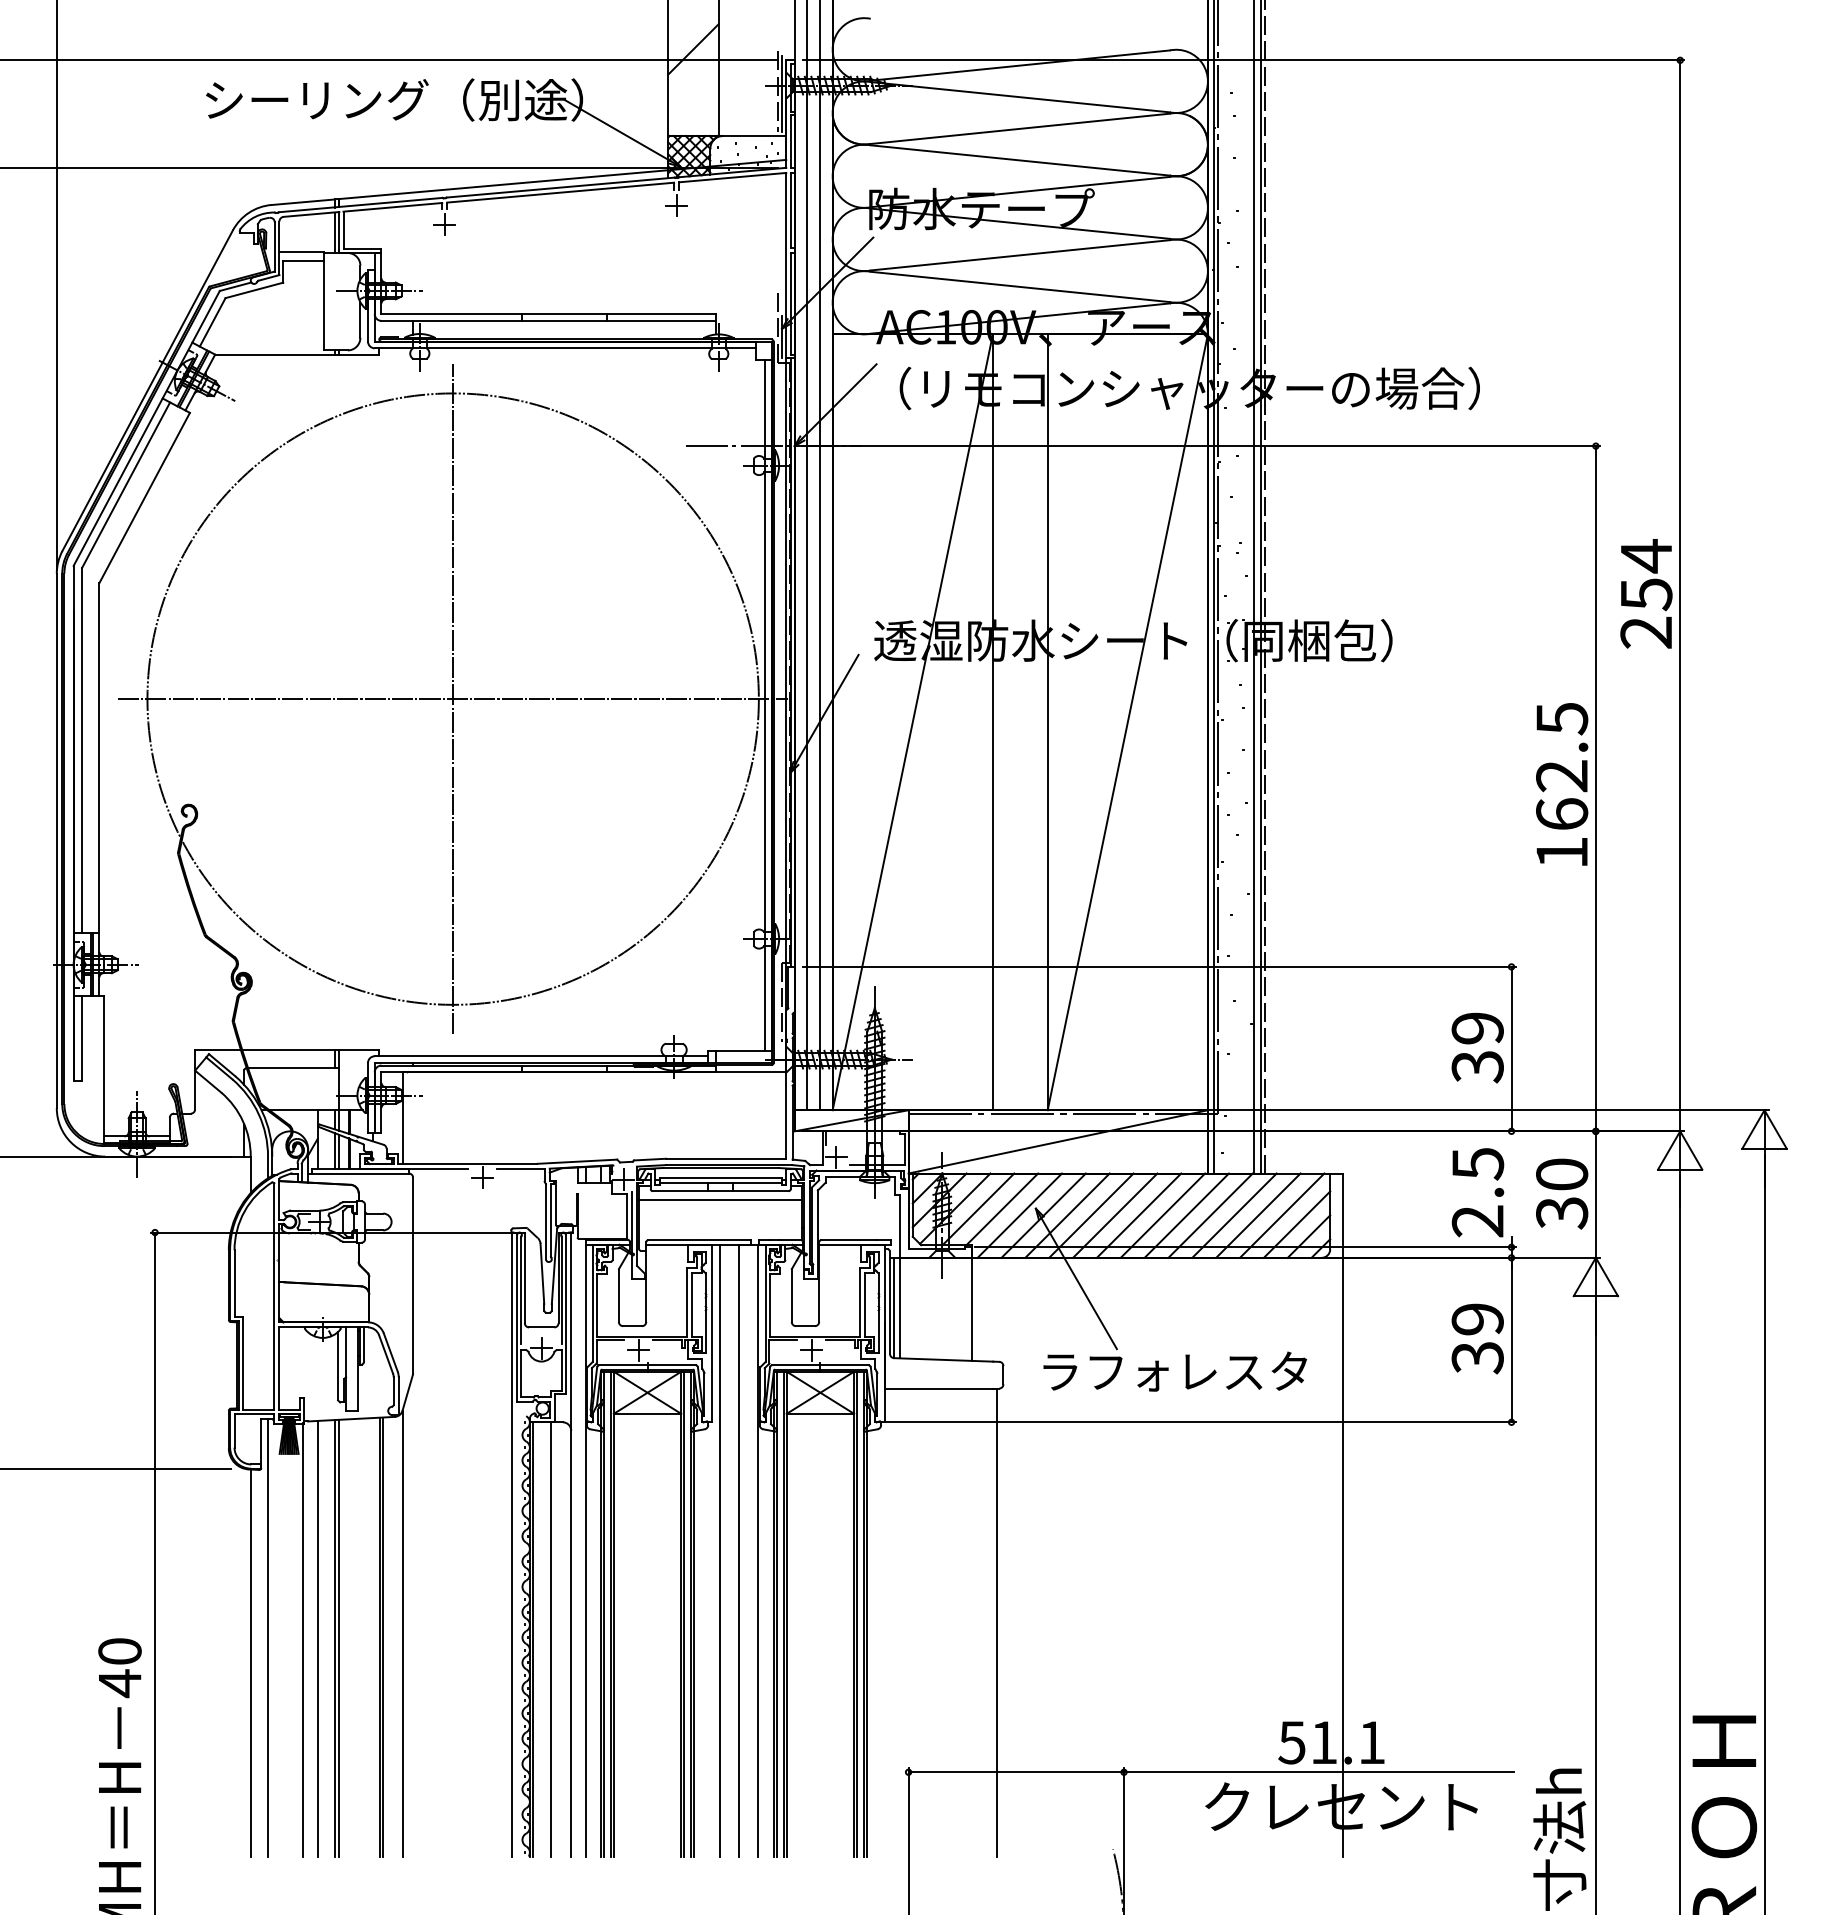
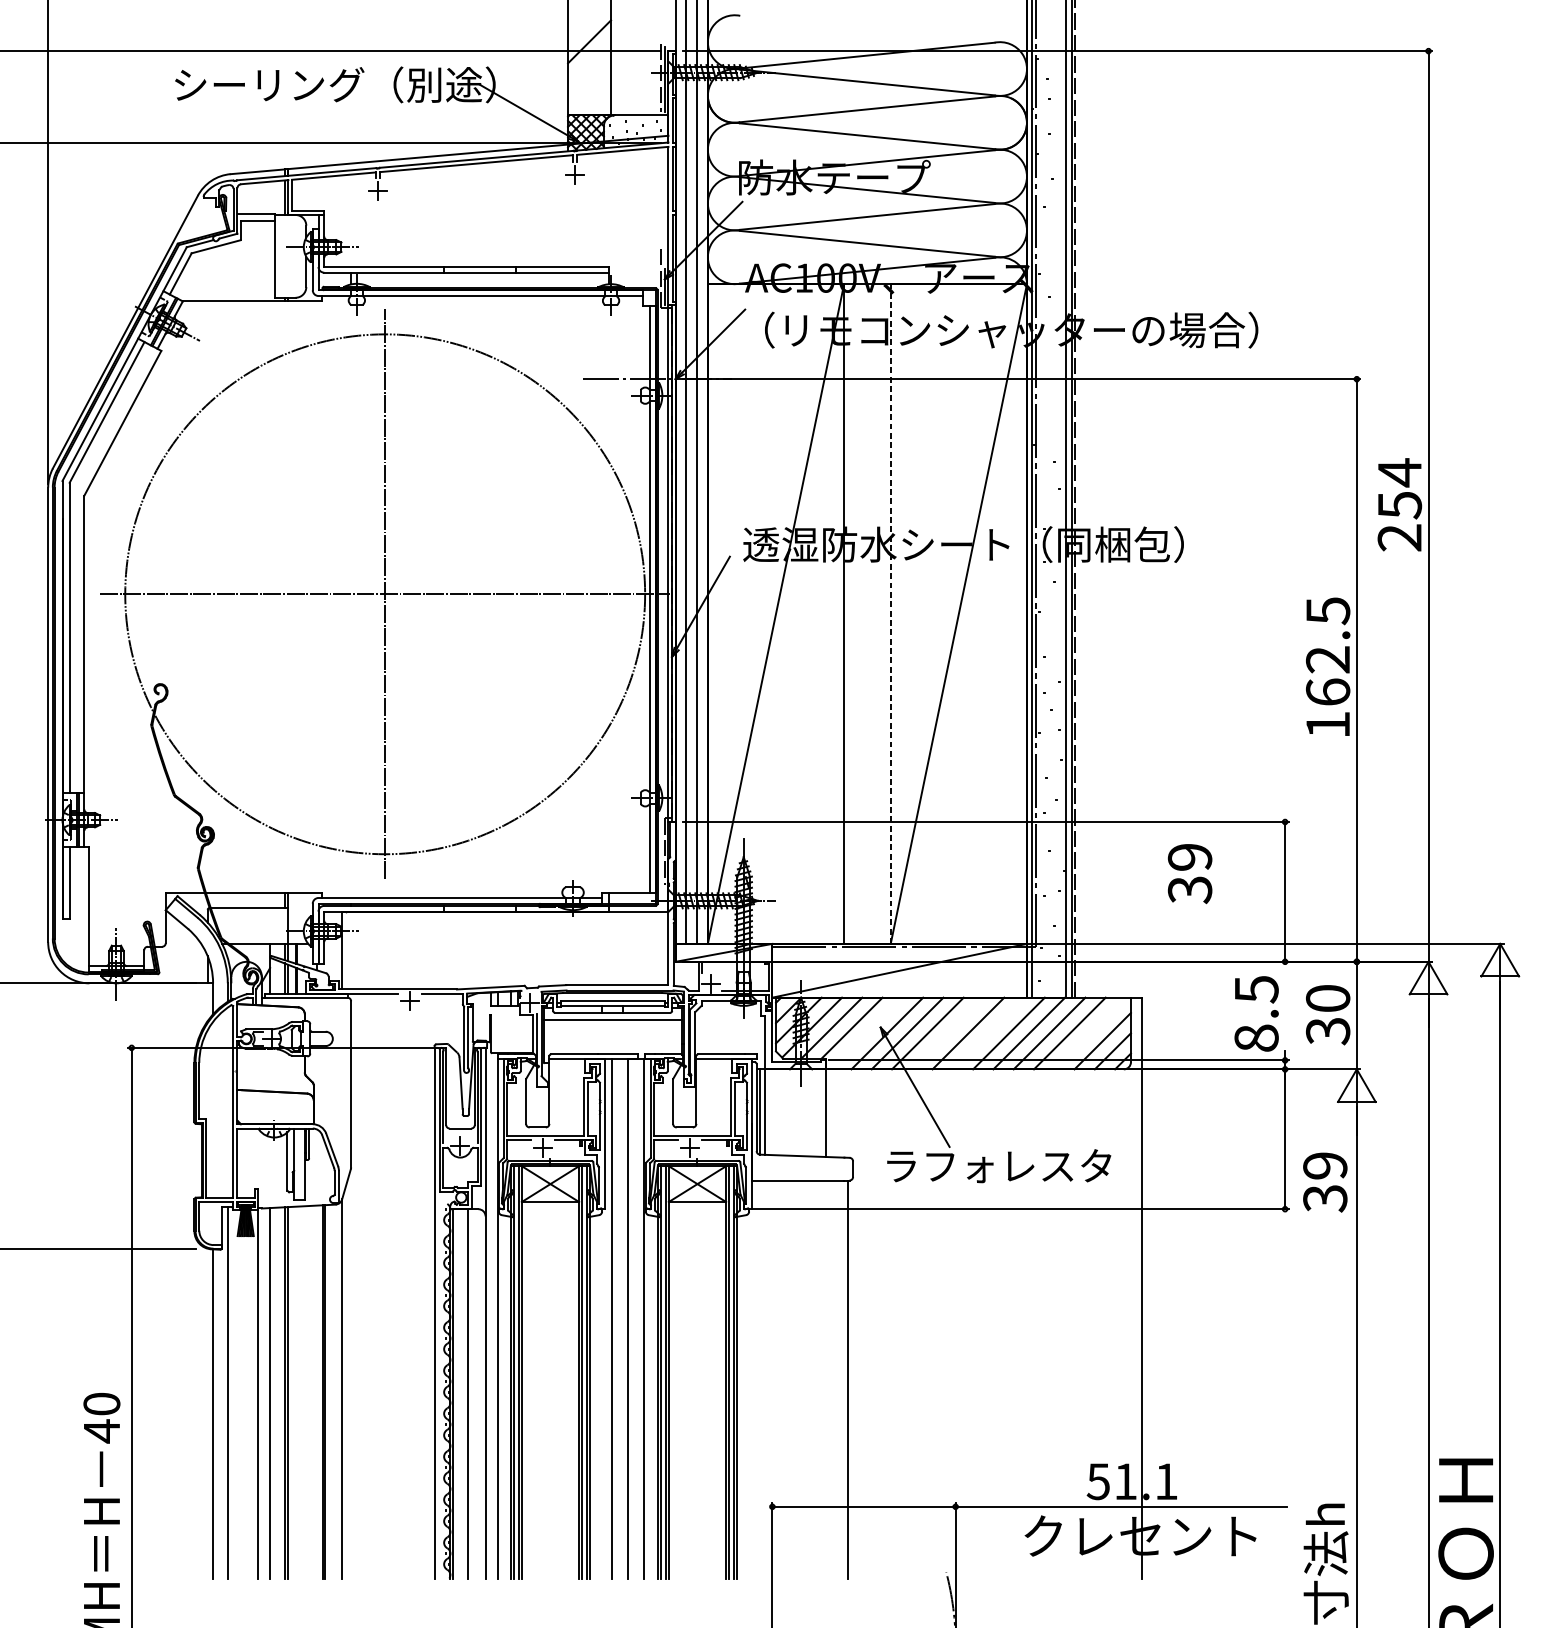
line: (1047, 722) -> (890, 614), solid -> dashed
text: (1477, 1047) -> (1189, 873), moved
line: (1019, 1215) -> (866, 1033), removed
line: (1115, 1215) -> (948, 1033), removed
line: (1162, 1215) -> (988, 1033), removed
line: (1282, 1215) -> (1090, 1033), removed
text: (1477, 1221) -> (1256, 1038), 2.5 -> 8.5
text: (1477, 1338) -> (1325, 1182), moved

